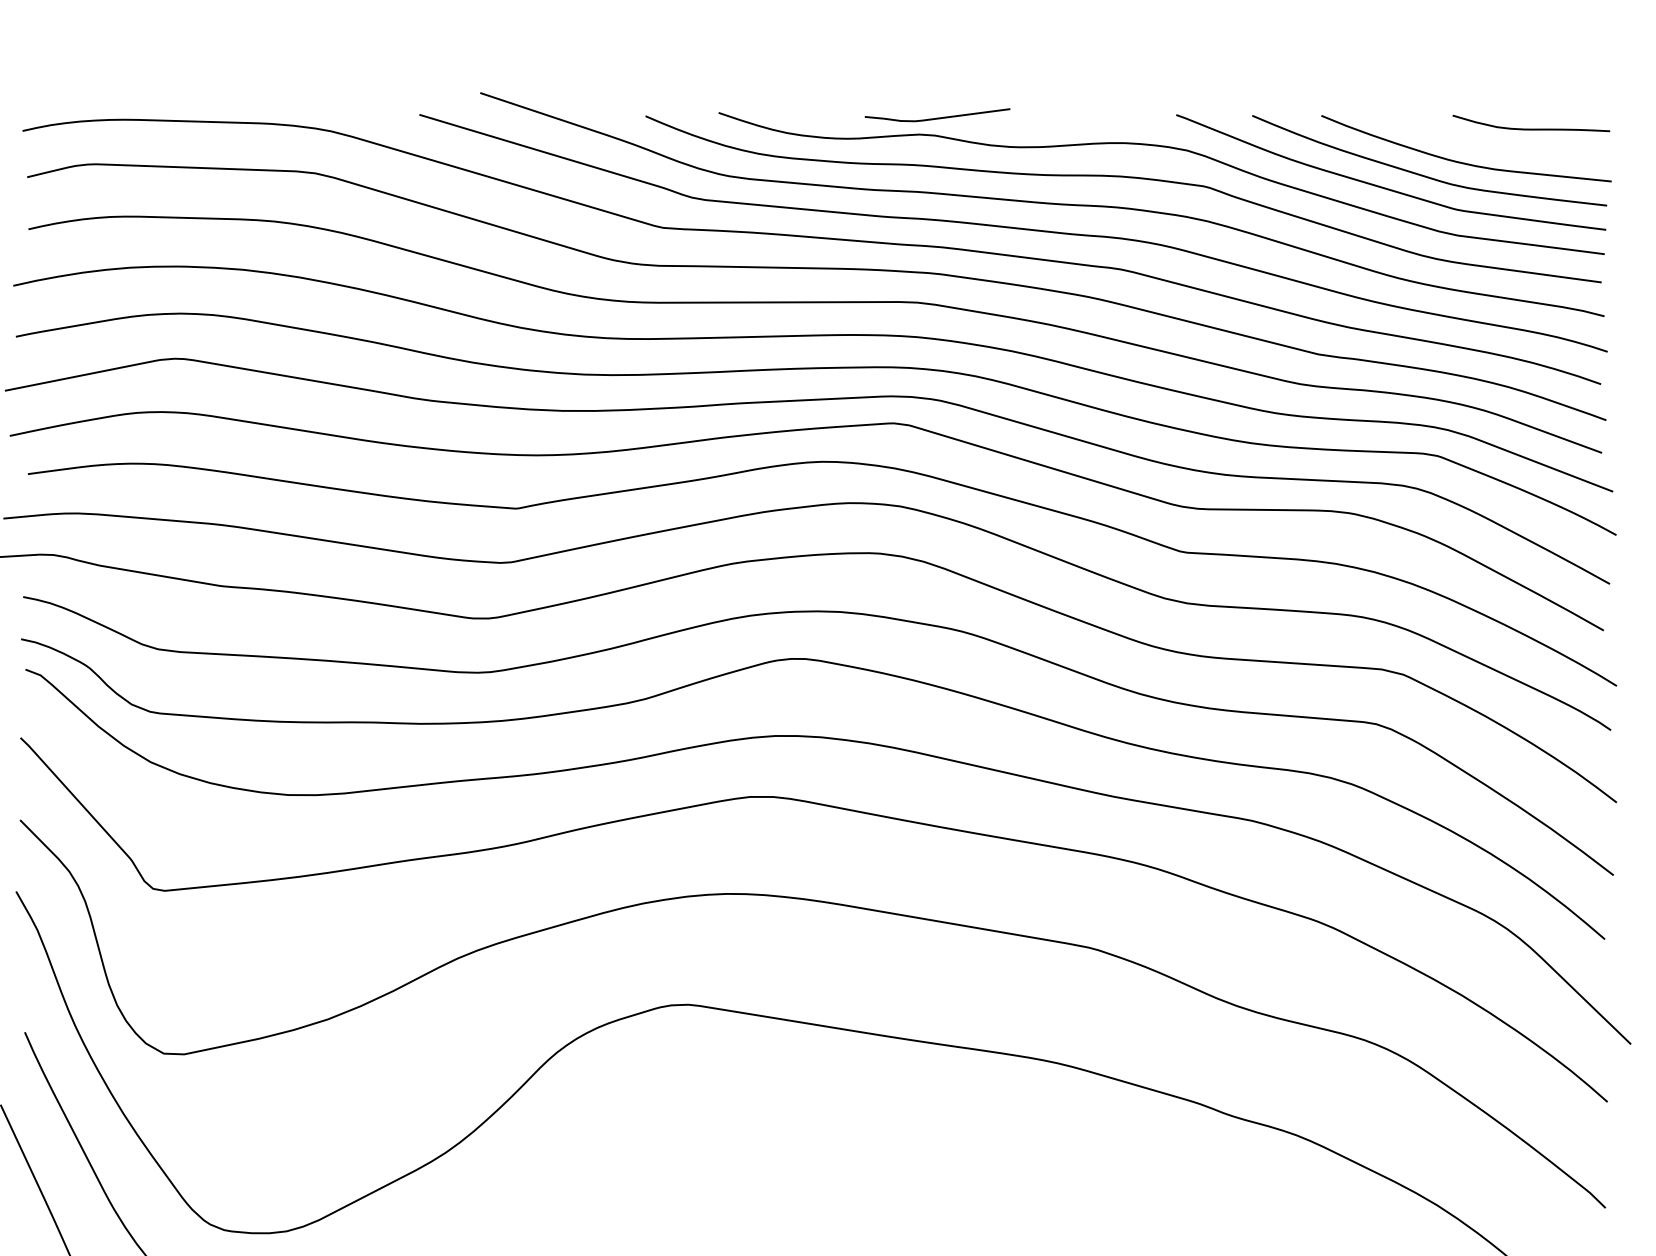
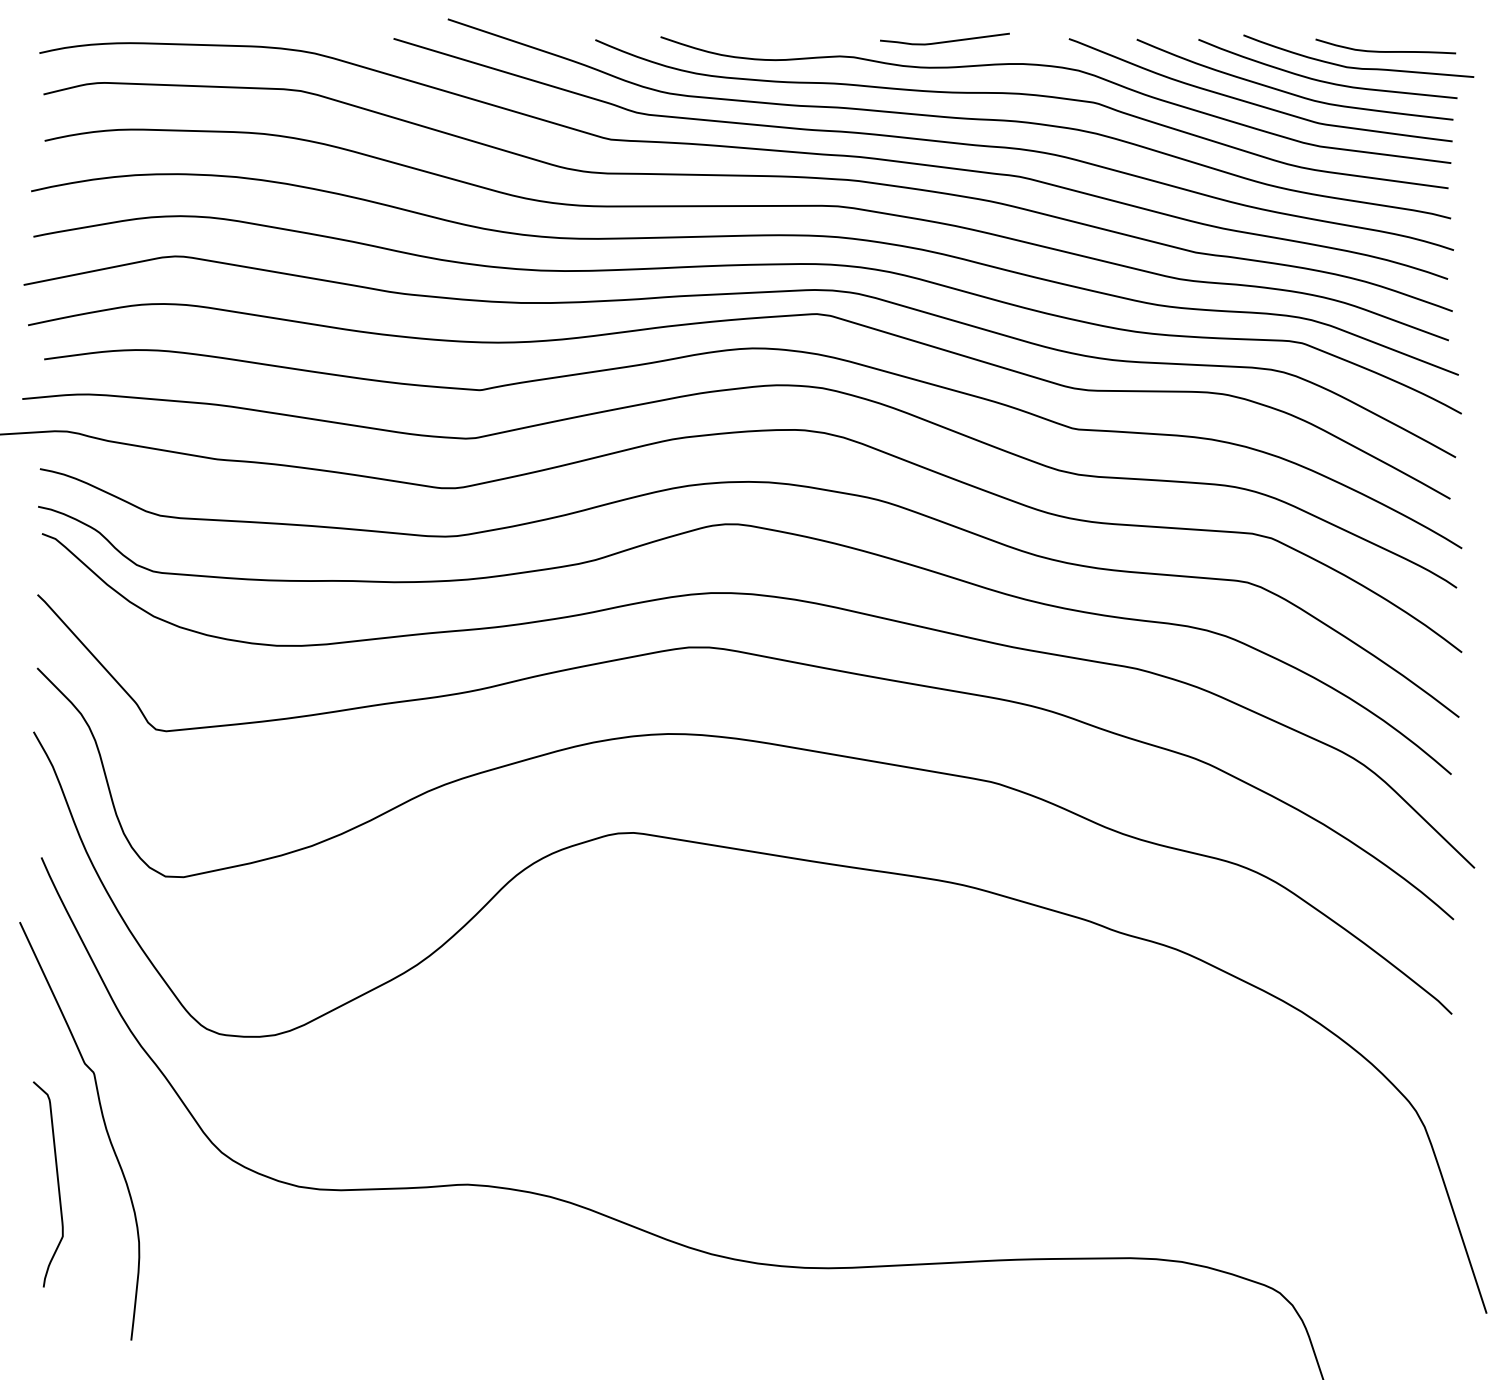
curve: (937, 117) -> (944, 41), moved
curve: (1500, 147) -> (1358, 67), added

